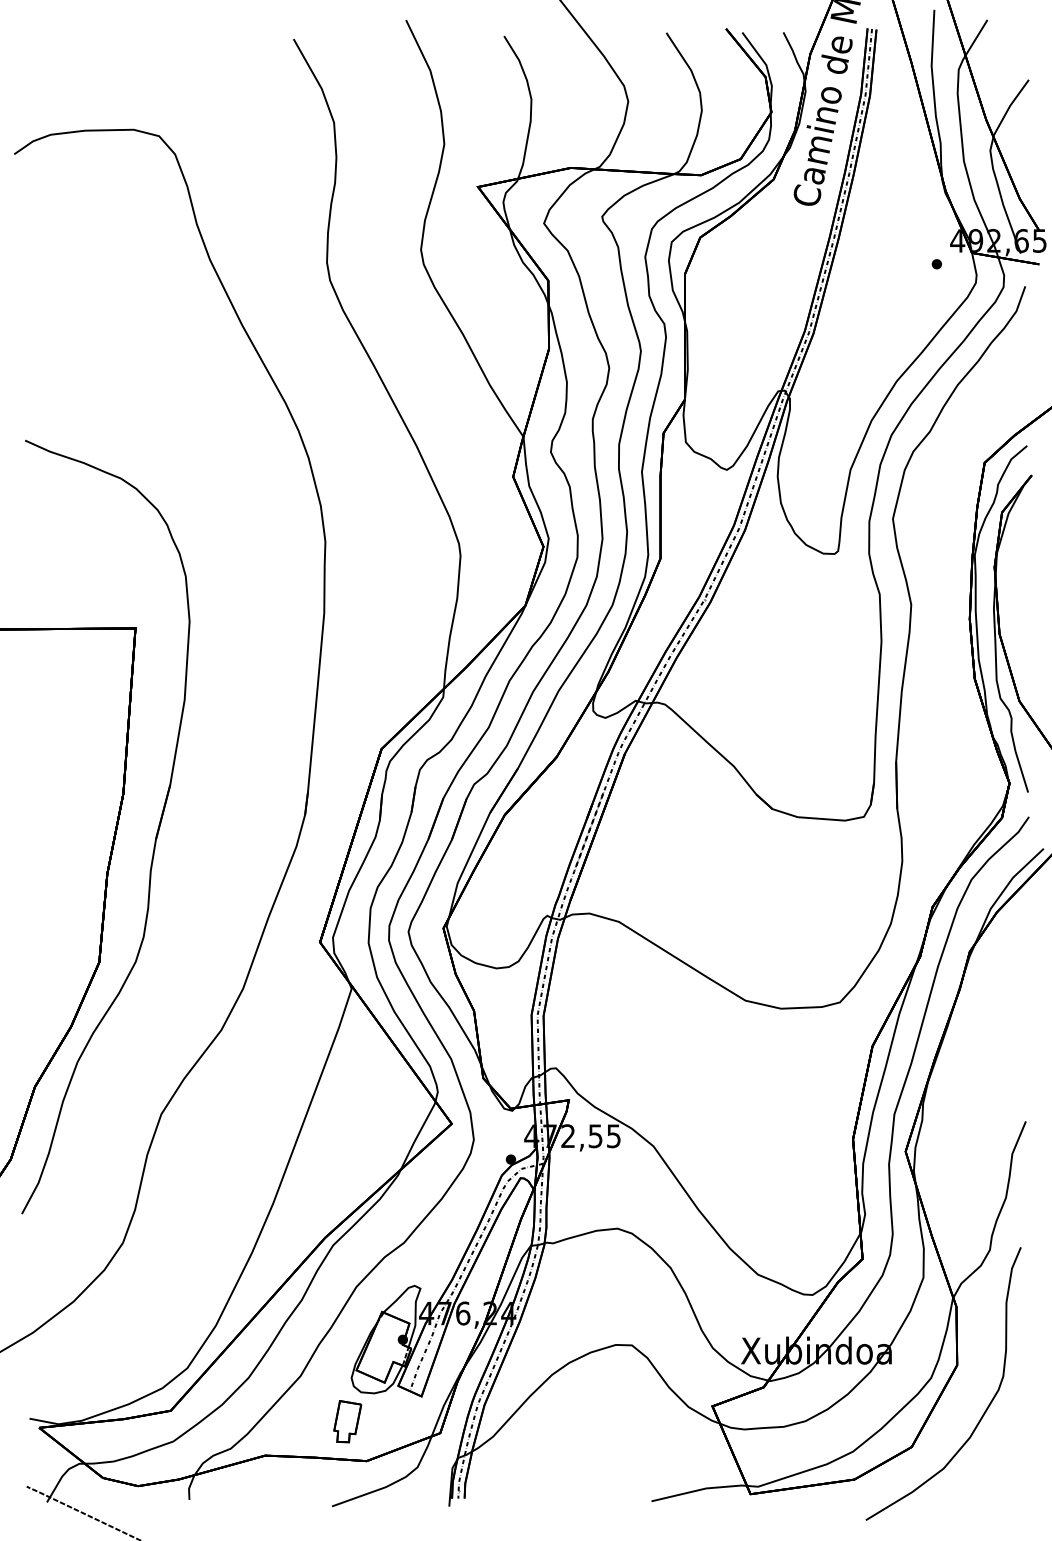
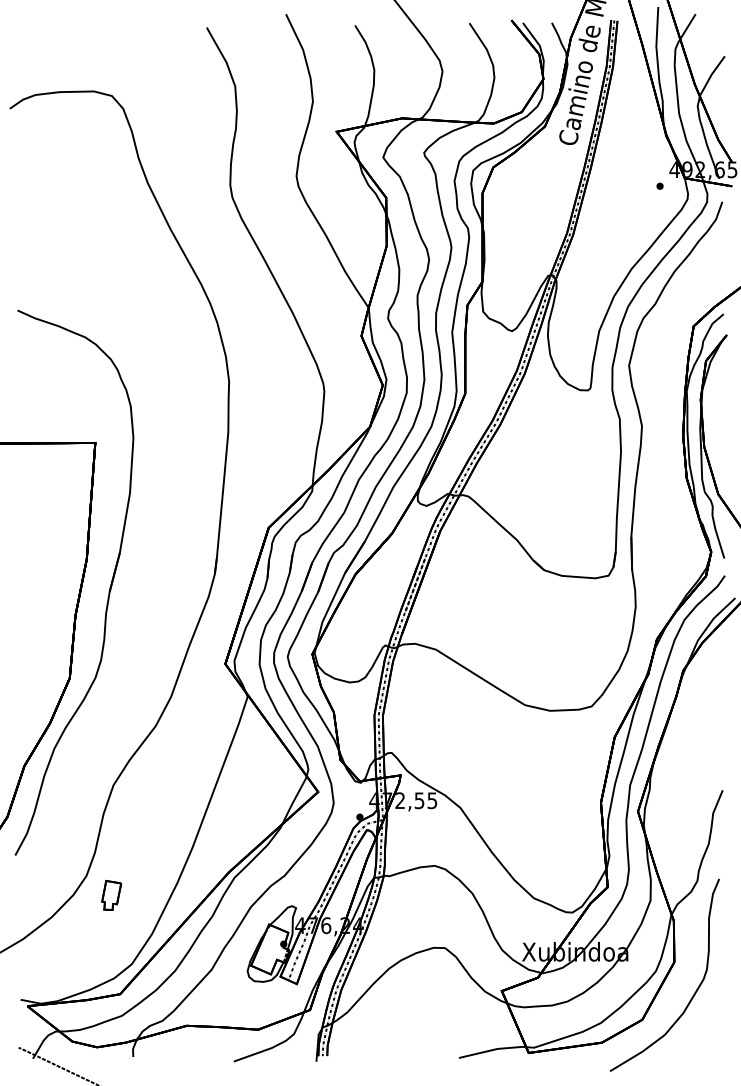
part: (347, 1421) -> (111, 895), moved

